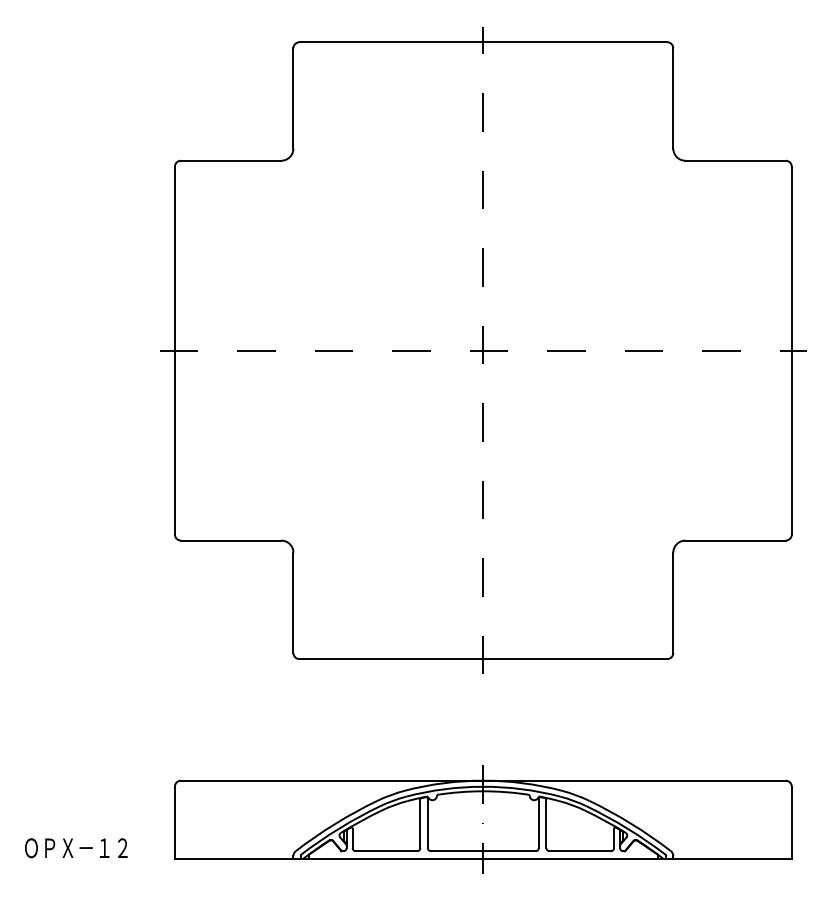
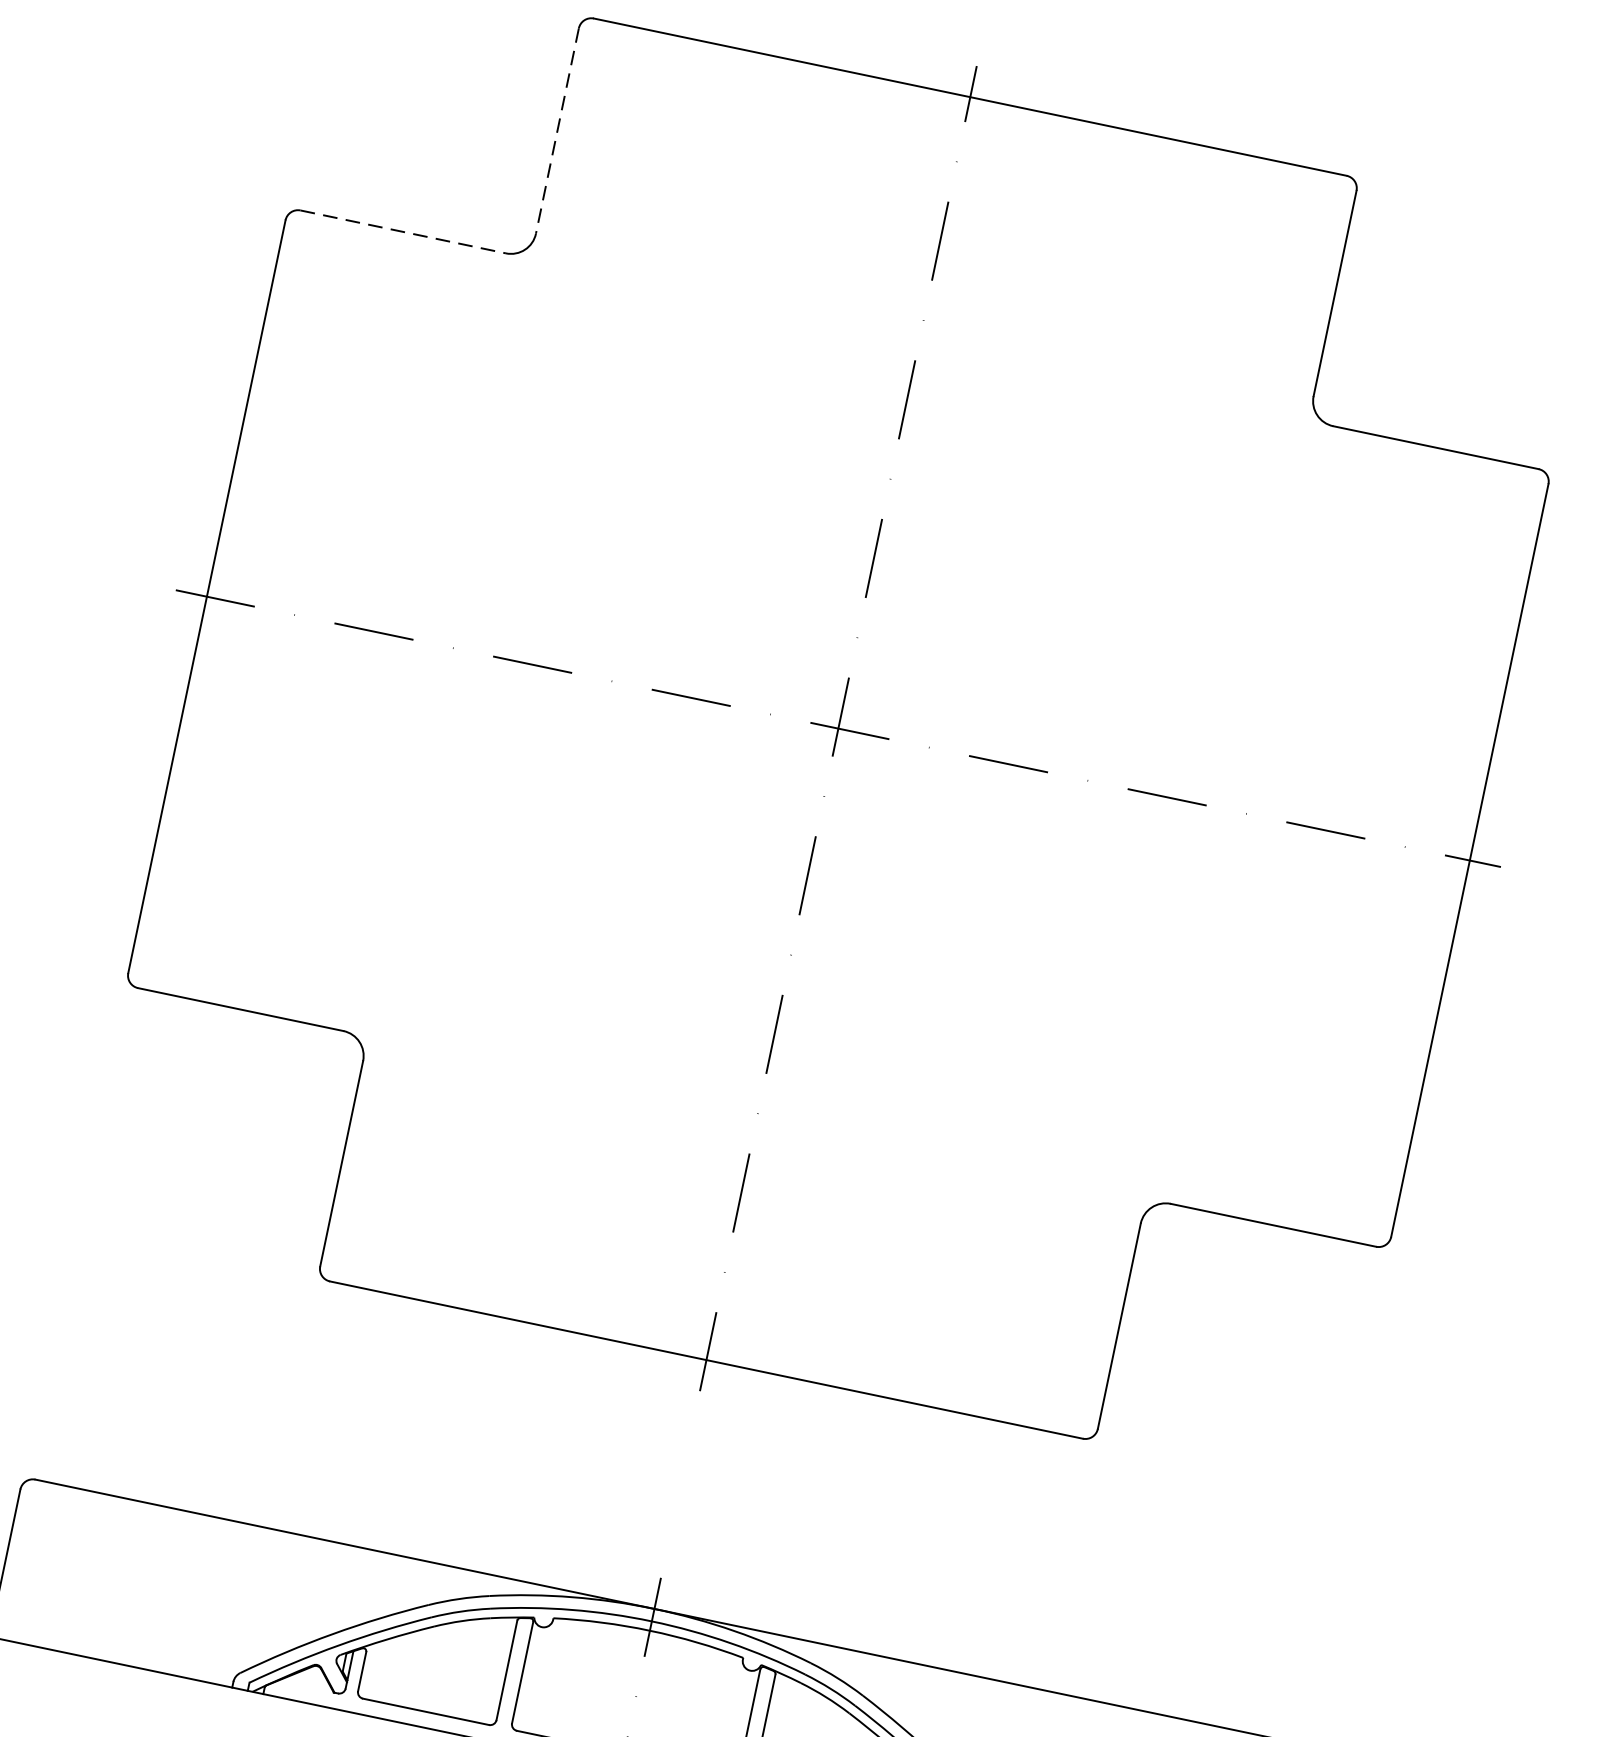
line: (293, 98) -> (557, 131), solid -> dashed
line: (231, 160) -> (404, 231), solid -> dashed

